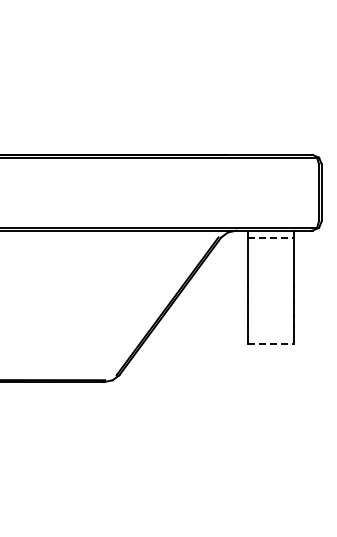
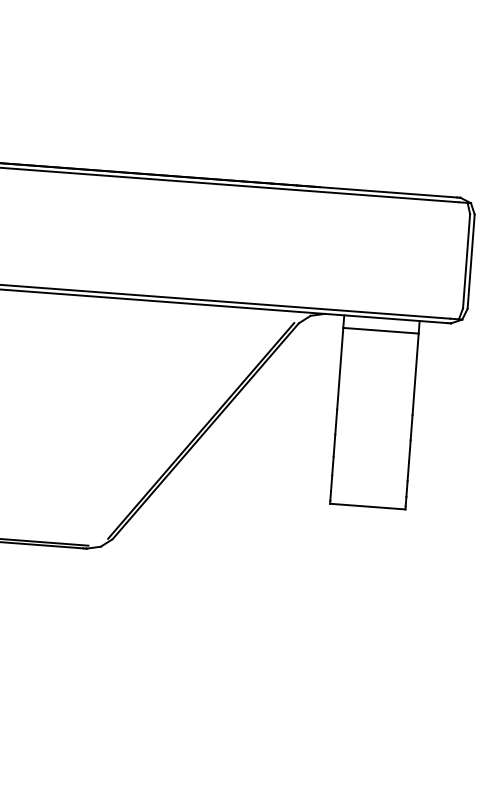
line: (270, 238) -> (380, 331), dashed -> solid
line: (270, 344) -> (367, 507), dashed -> solid

